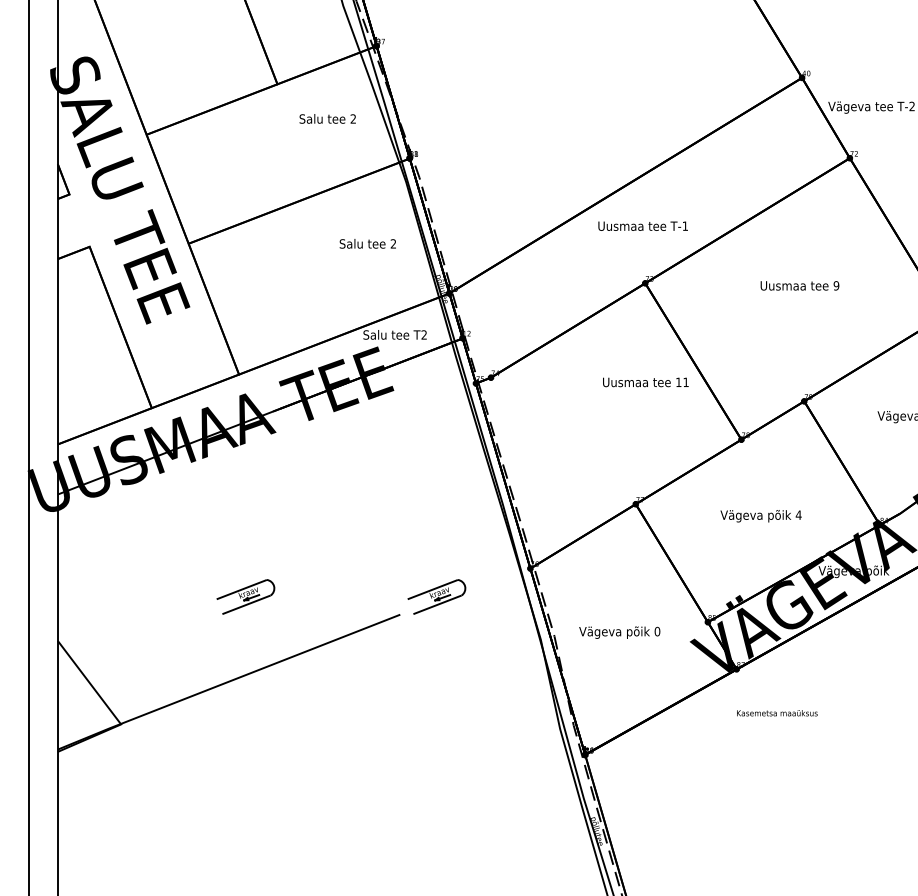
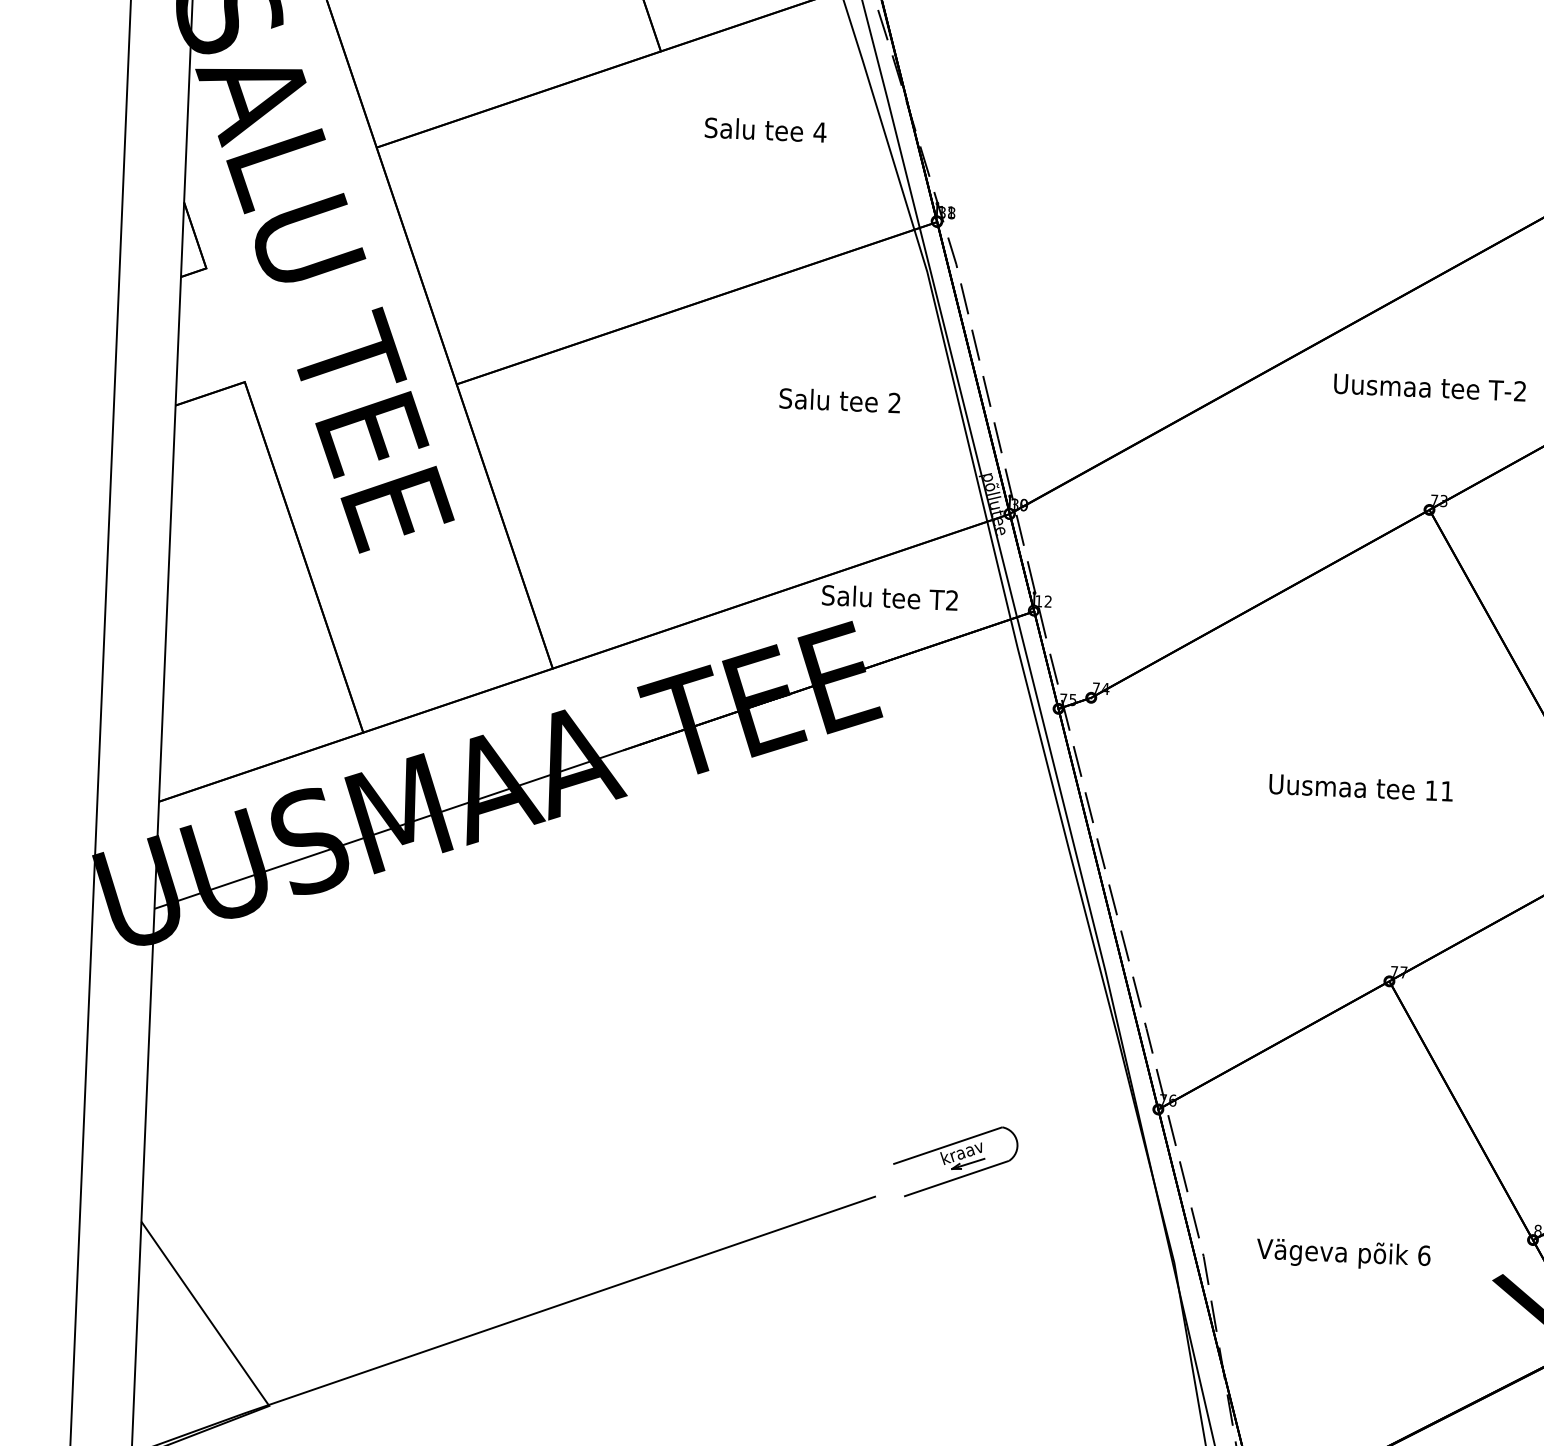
text: (353, 118) -> (820, 131), 2 -> 4
text: (684, 225) -> (1518, 389), T-1 -> T-2
text: (645, 382) -> (1360, 787), moved
part: (245, 596) -> (546, 1143), removed
text: (657, 631) -> (1424, 1255), 0 -> 6

